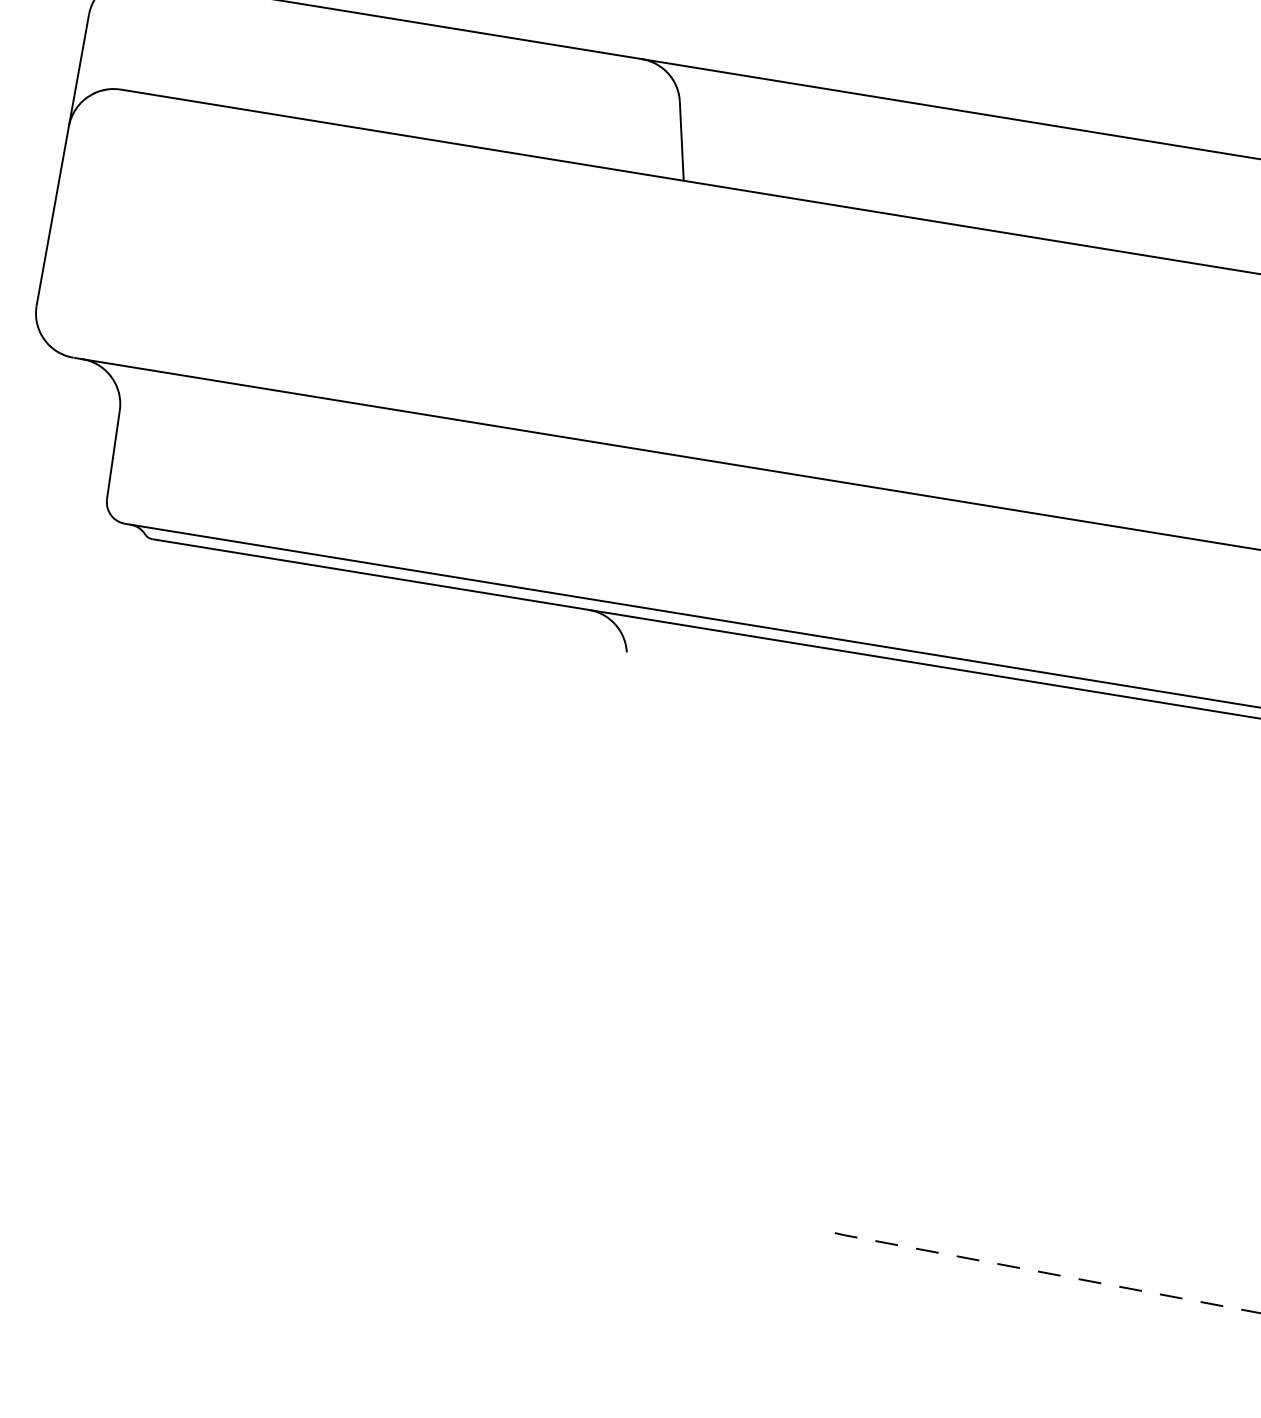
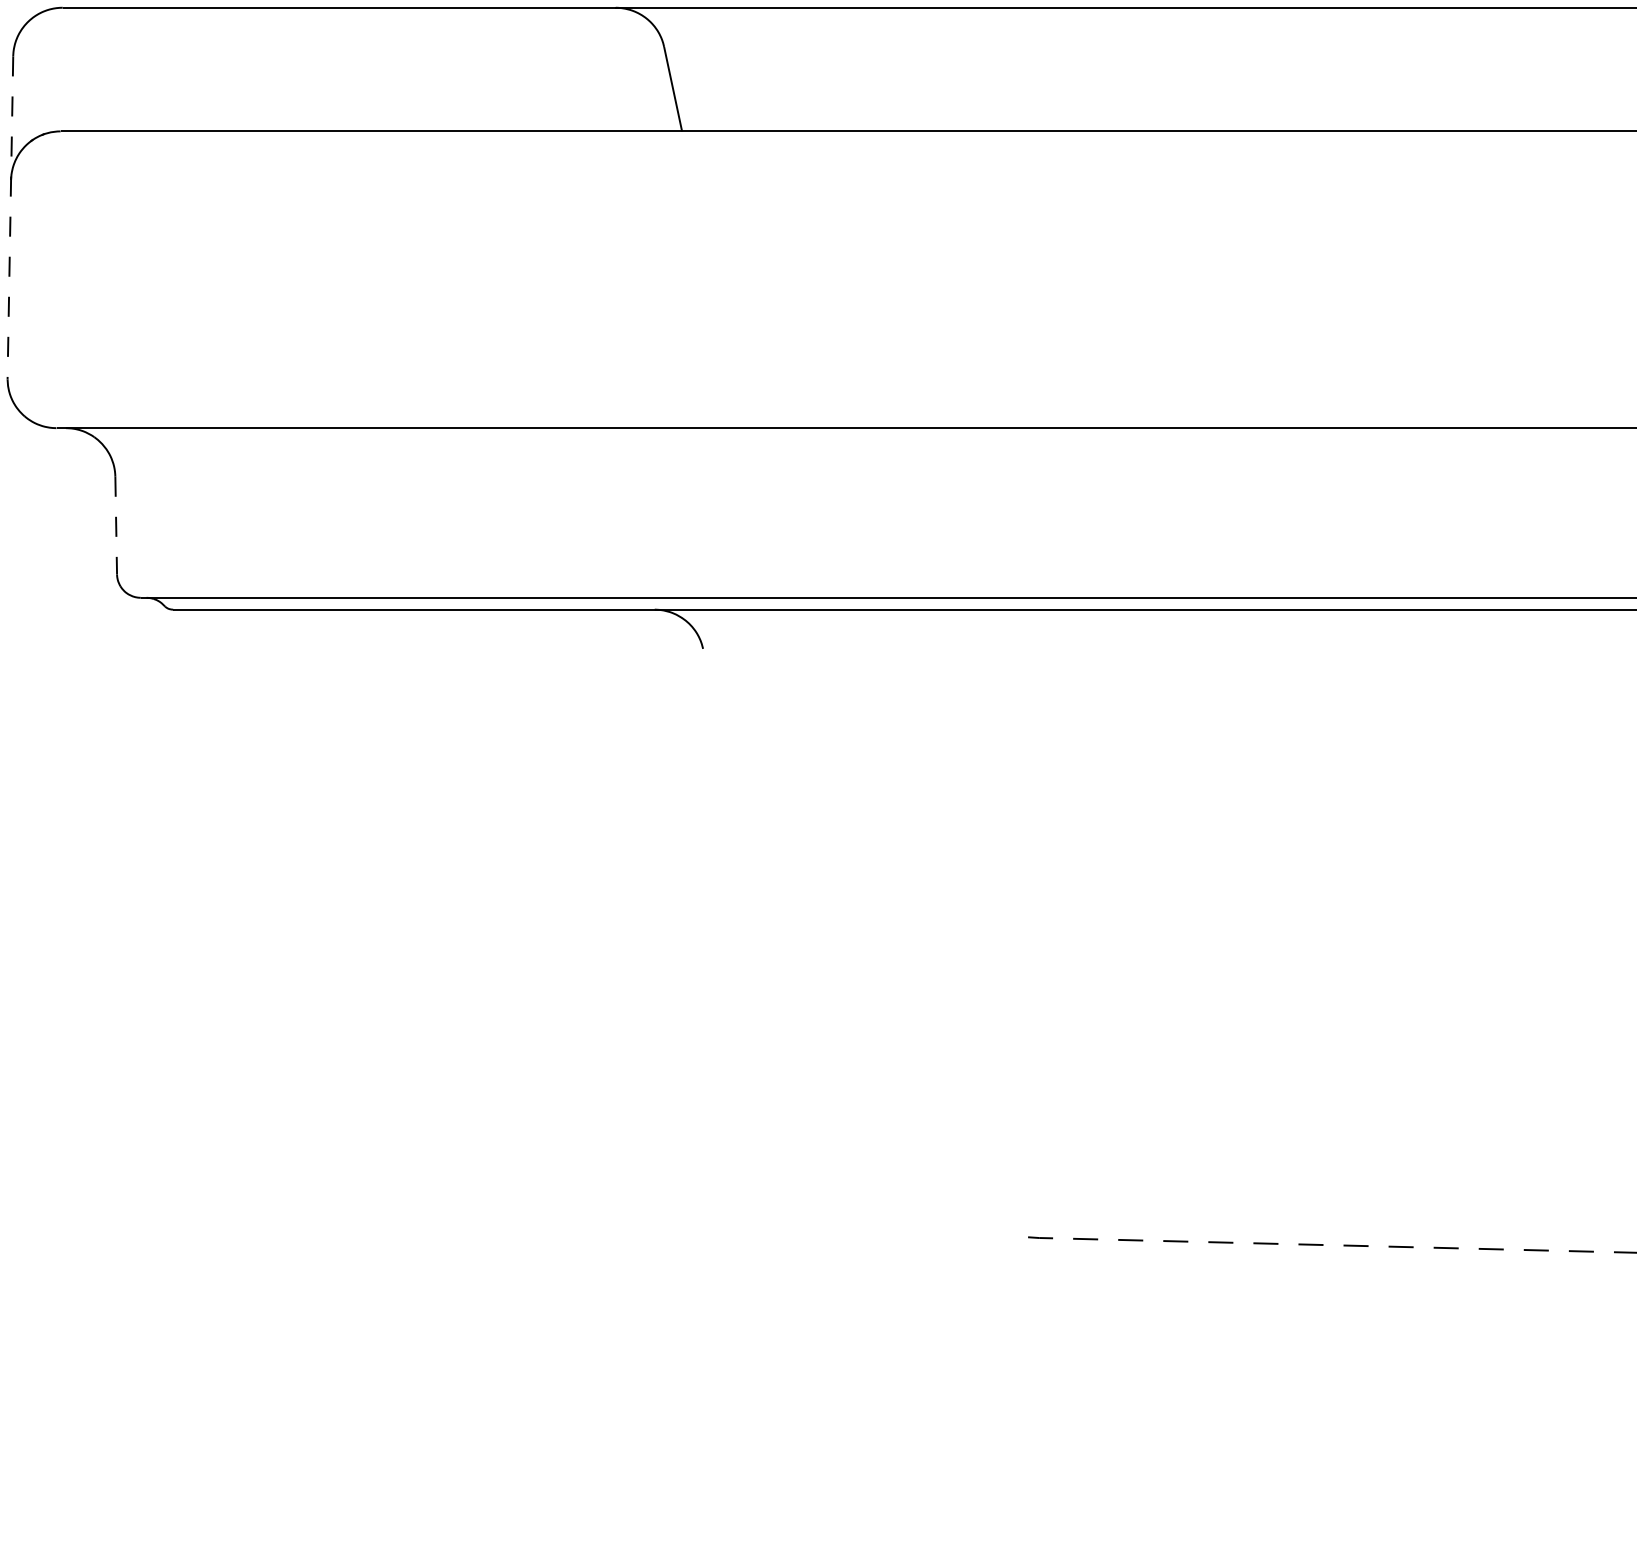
line: (62, 160) -> (10, 217), solid -> dashed
line: (113, 454) -> (116, 525), solid -> dashed

